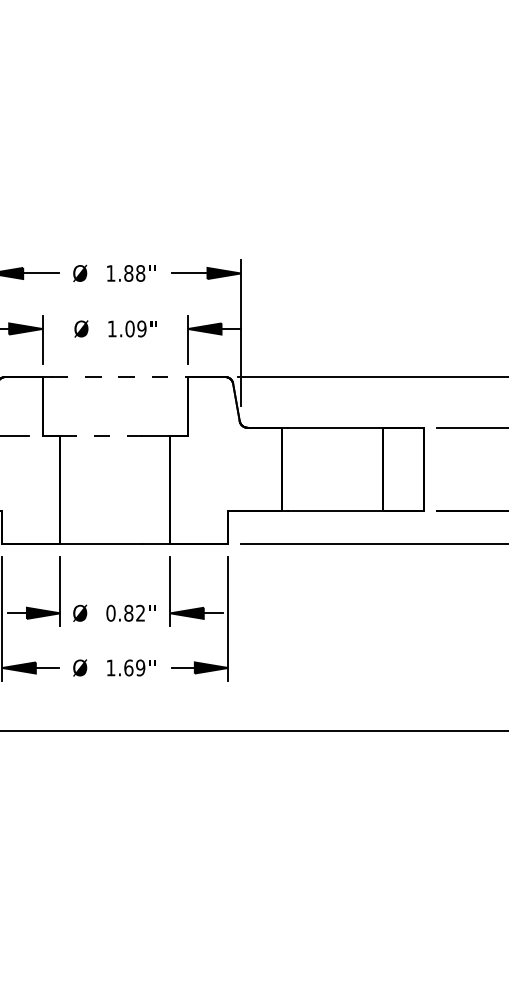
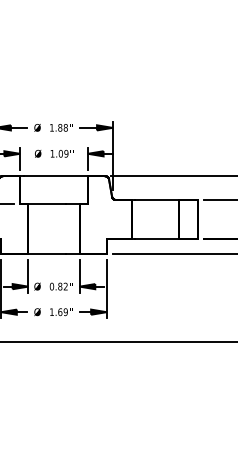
line: (120, 377) -> (56, 176), dashed -> solid
line: (101, 435) -> (47, 203), dashed -> solid

